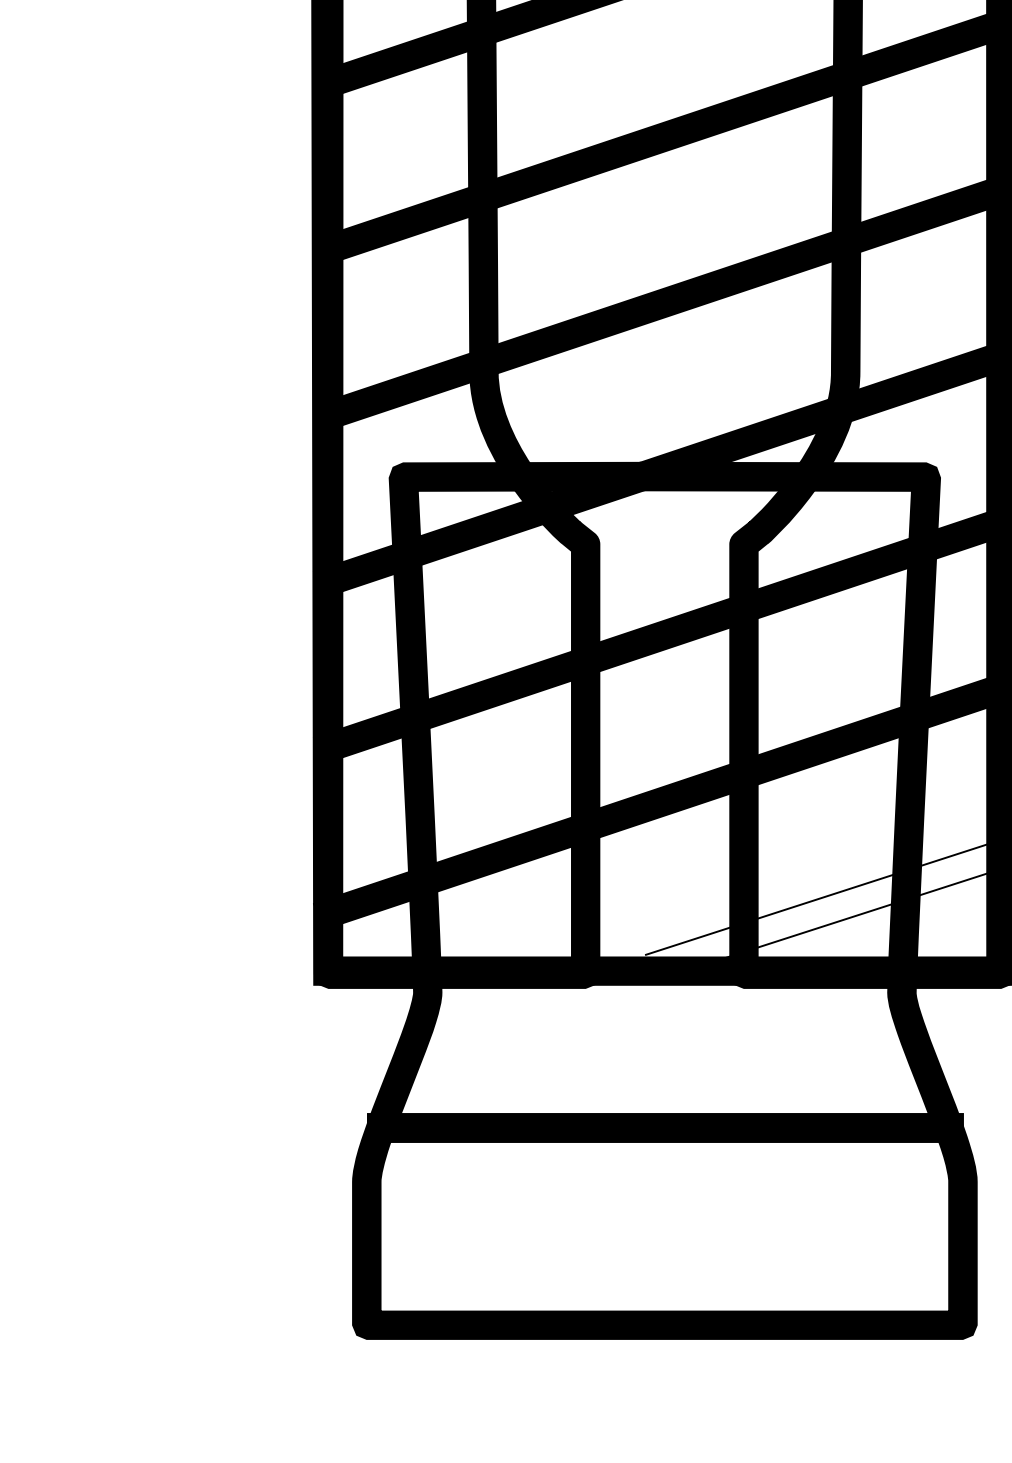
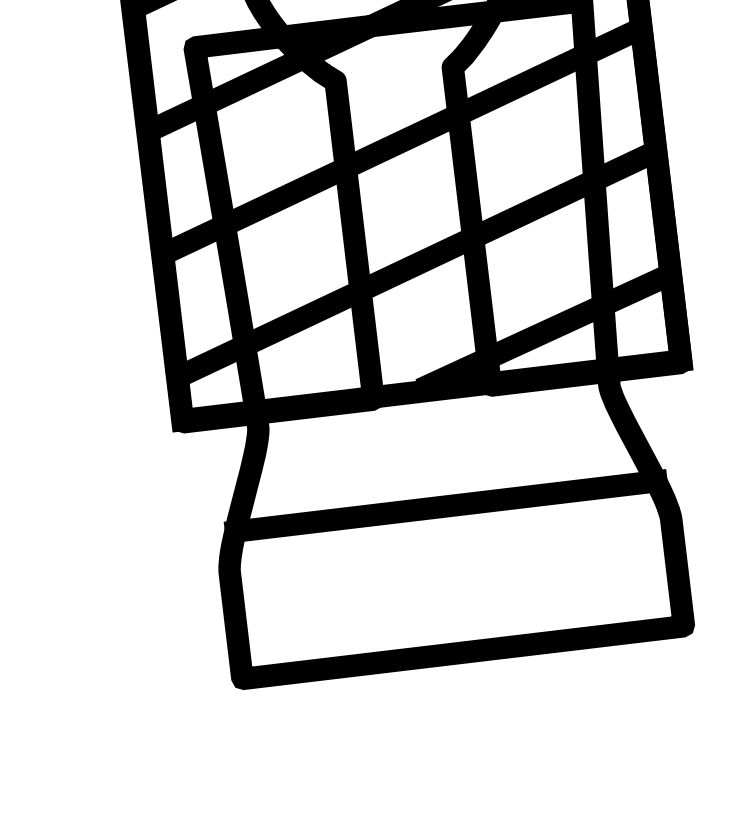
fill: (825, 911) -> (545, 331), added

